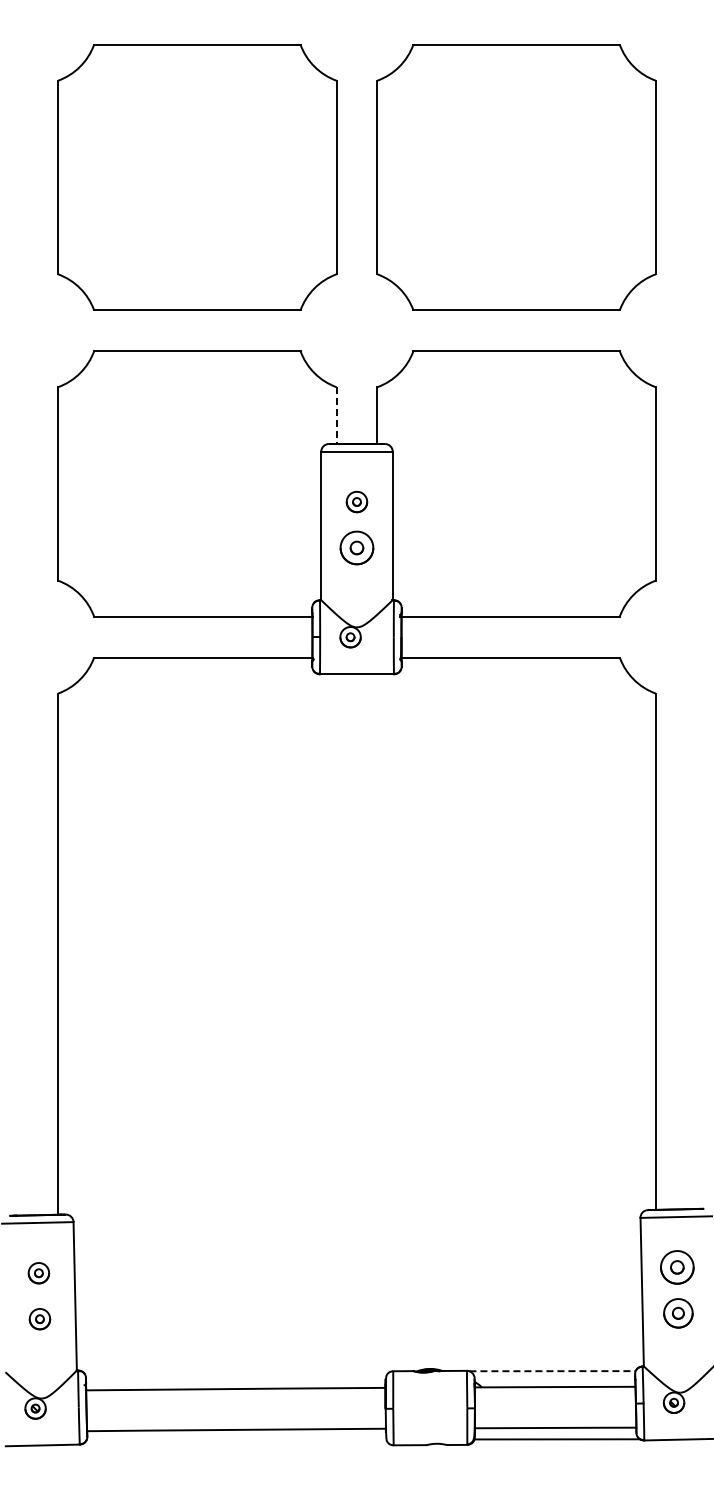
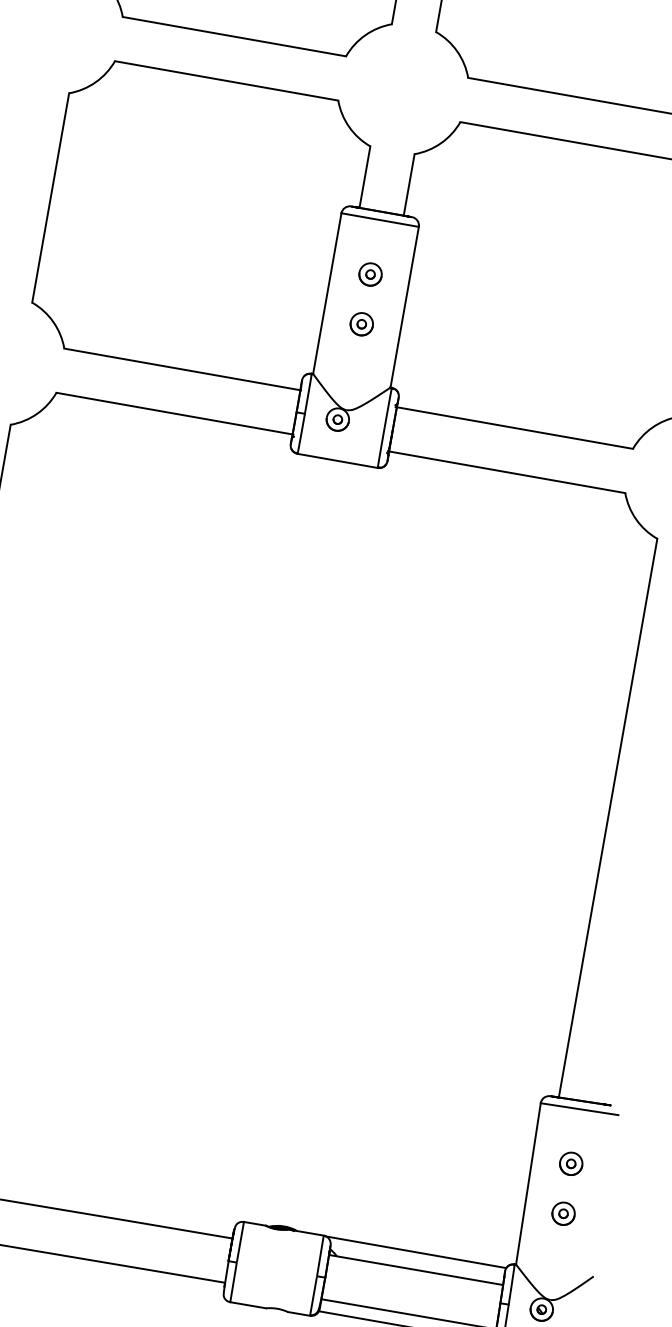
line: (336, 416) -> (364, 178), dashed -> solid
part: (356, 547) -> (361, 323), size x0.62
part: (677, 1267) -> (571, 1163), size x0.62
part: (678, 1313) -> (563, 1213), size x0.71
line: (553, 1371) -> (417, 1252), dashed -> solid

